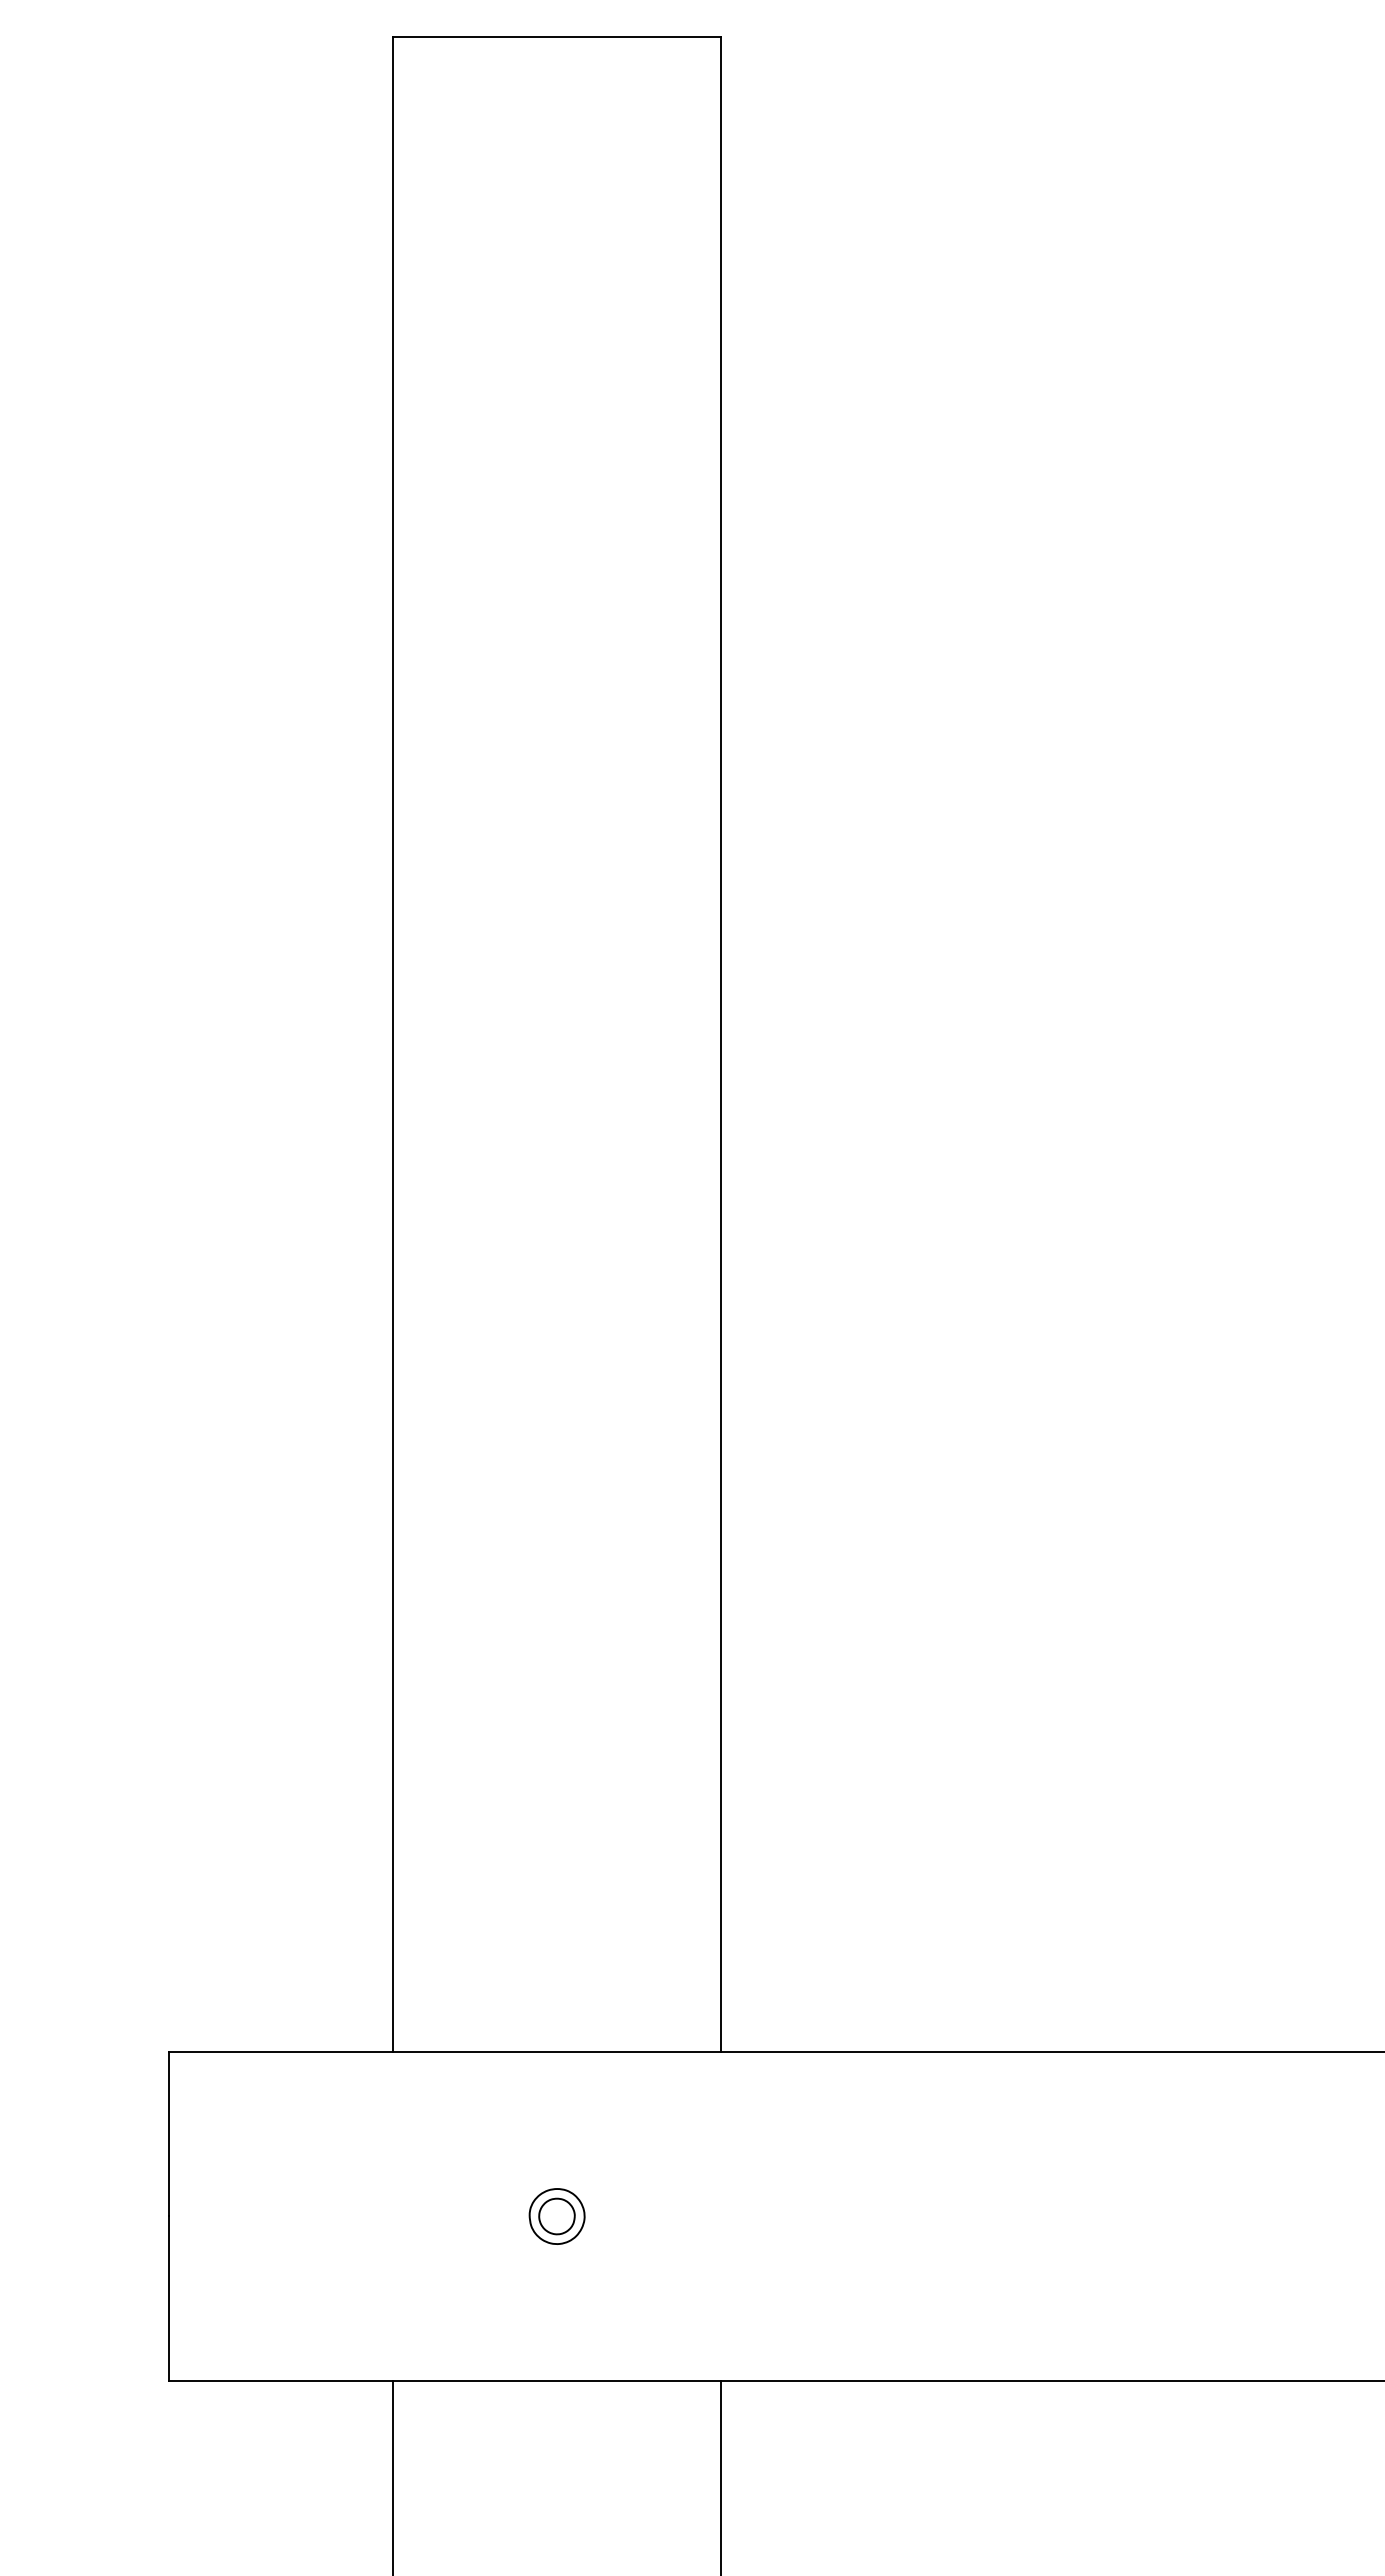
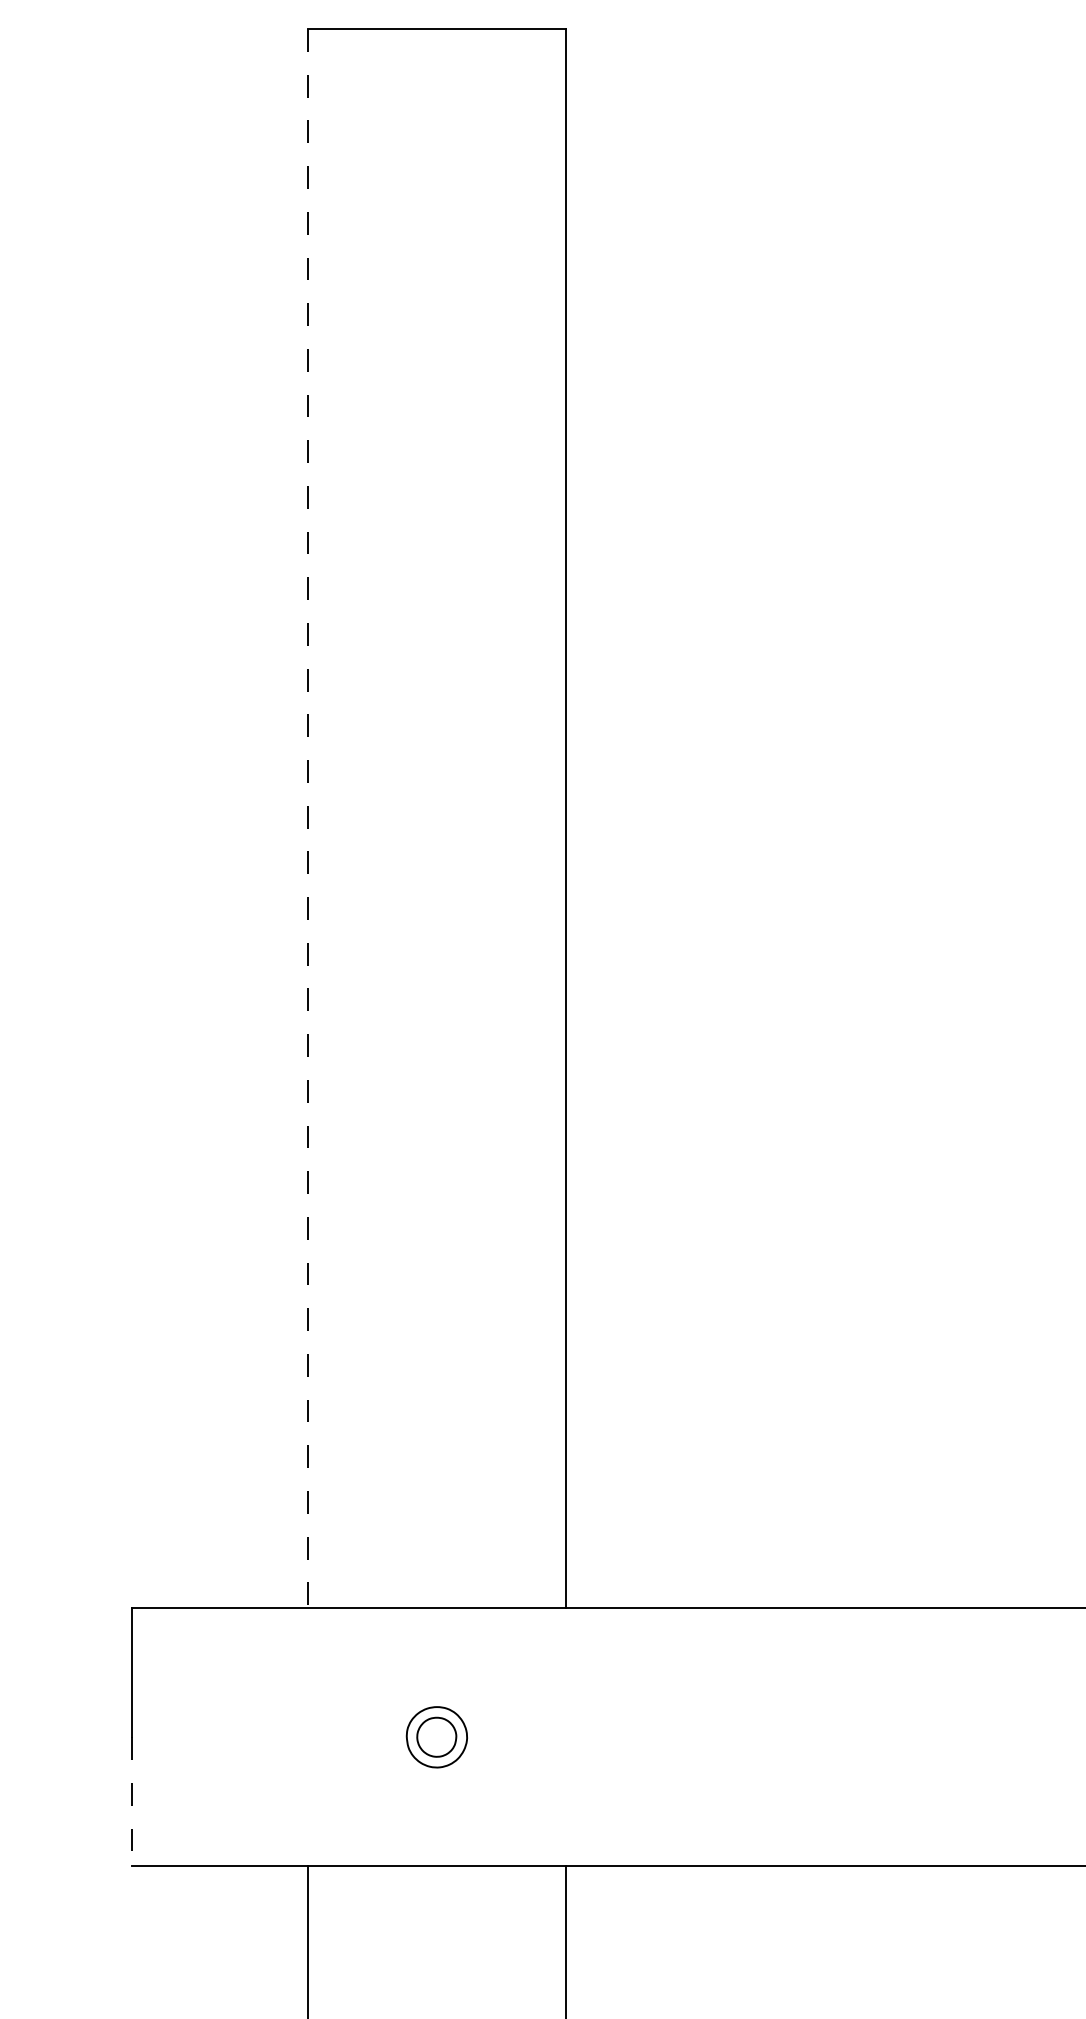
line: (392, 1045) -> (307, 819), solid -> dashed
part: (556, 2216) -> (436, 1737), size x1.4
line: (168, 2299) -> (132, 1802), solid -> dashed

